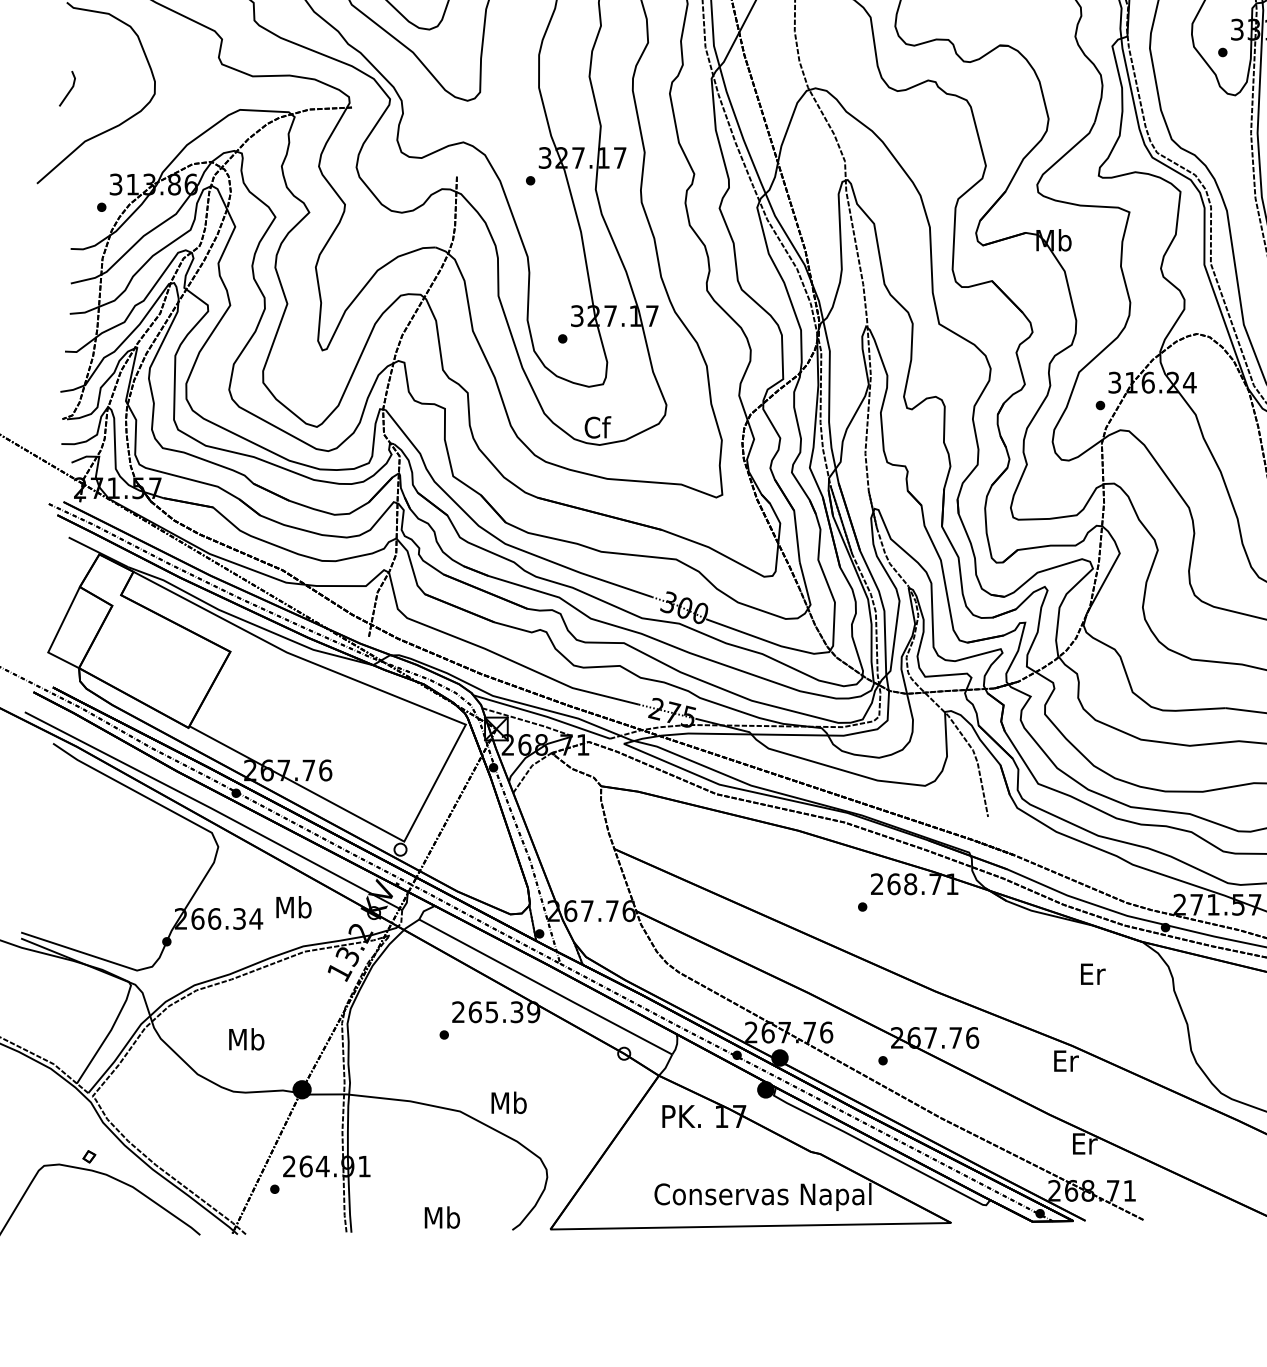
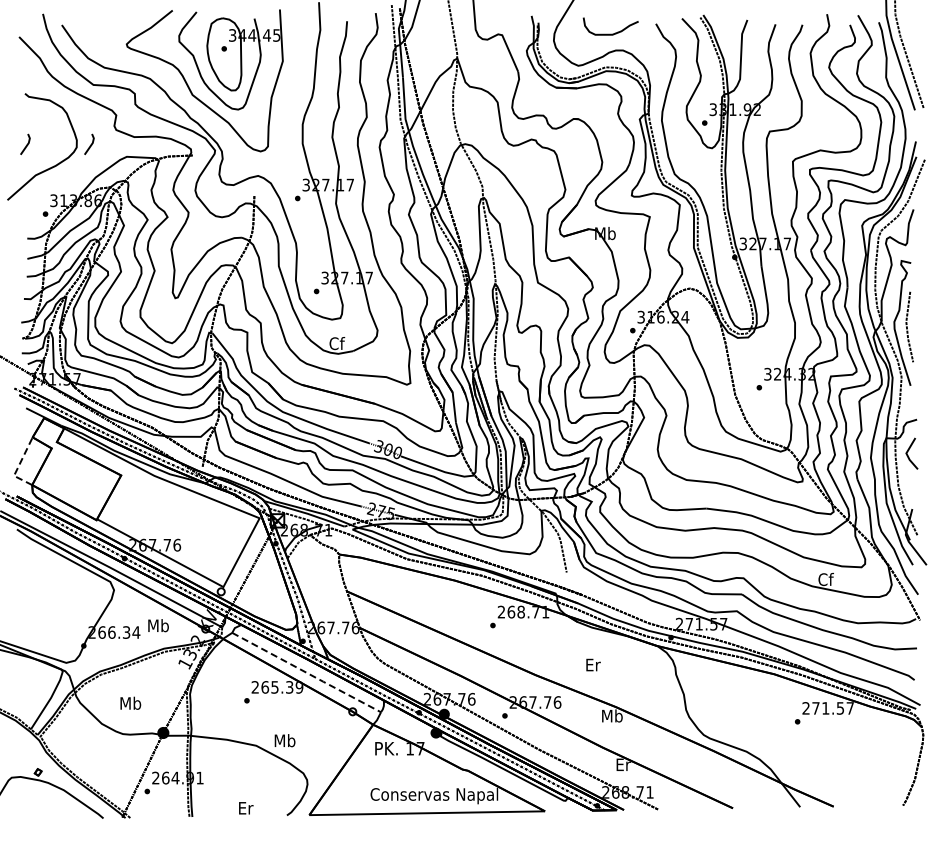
line: (178, 88) -> (90, 144), added
line: (55, 636) -> (18, 466), solid -> dashed
text: (1093, 973) -> (593, 664), moved
line: (547, 988) -> (307, 673), solid -> dashed
text: (1065, 1060) -> (612, 715), Er -> Mb
text: (441, 1216) -> (245, 807), Mb -> Er

